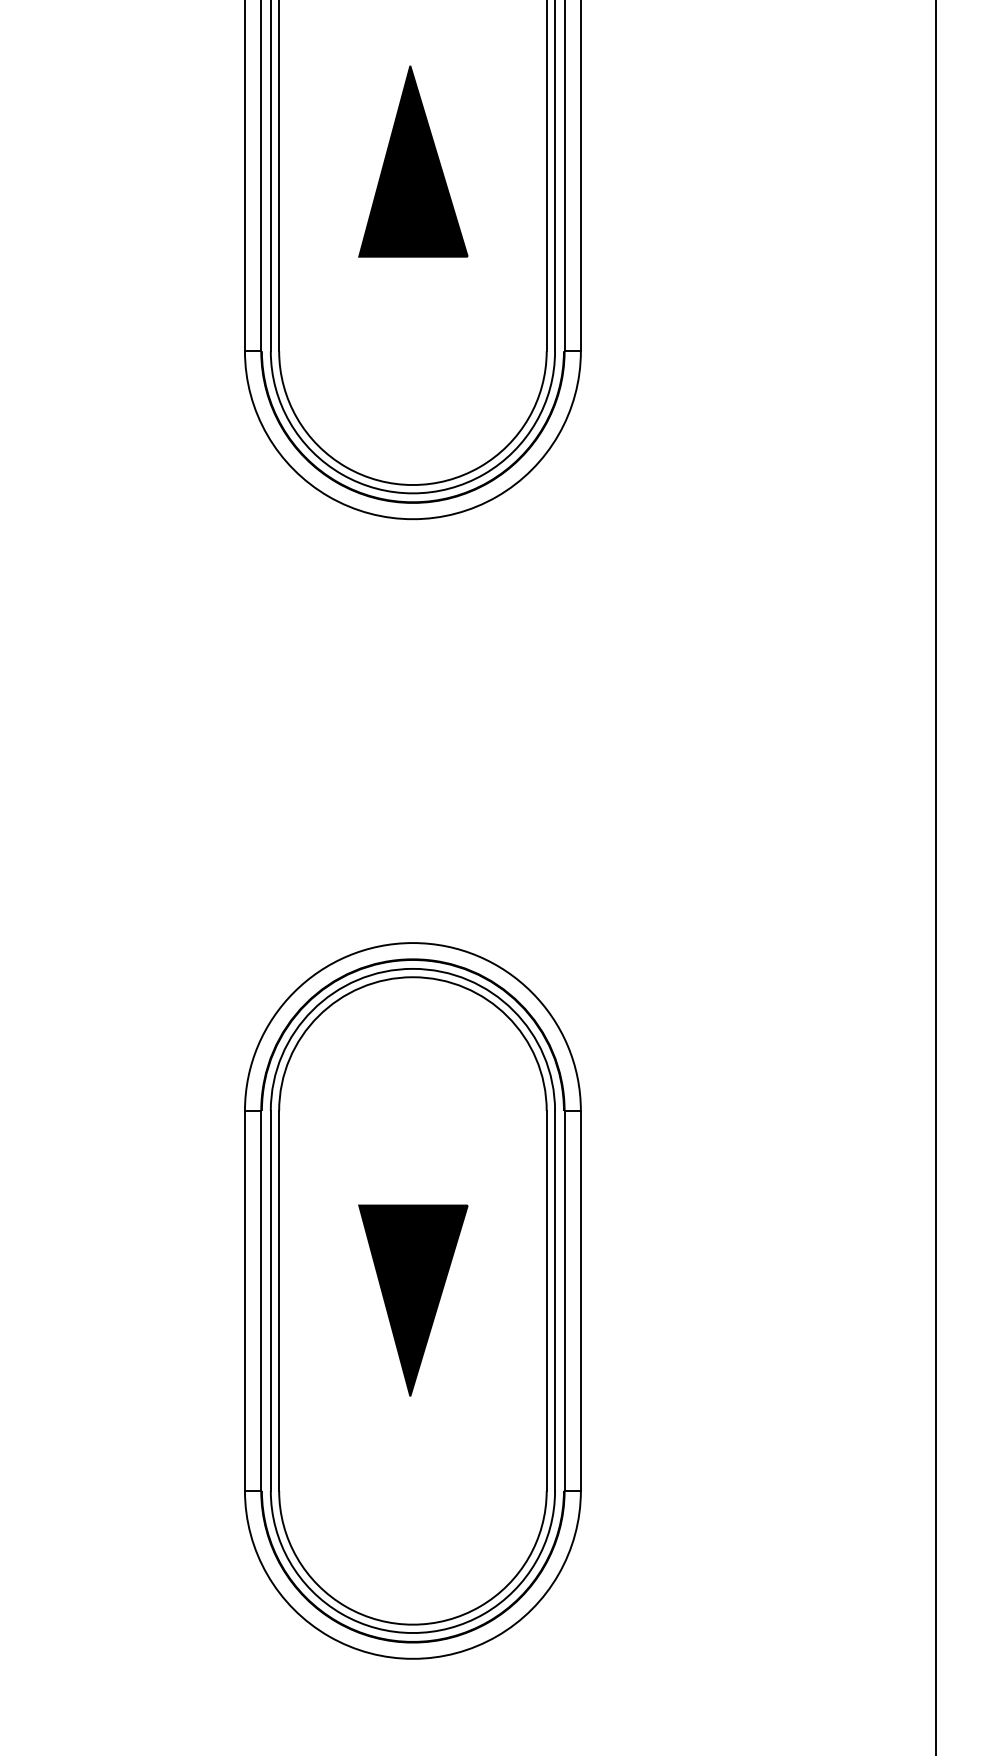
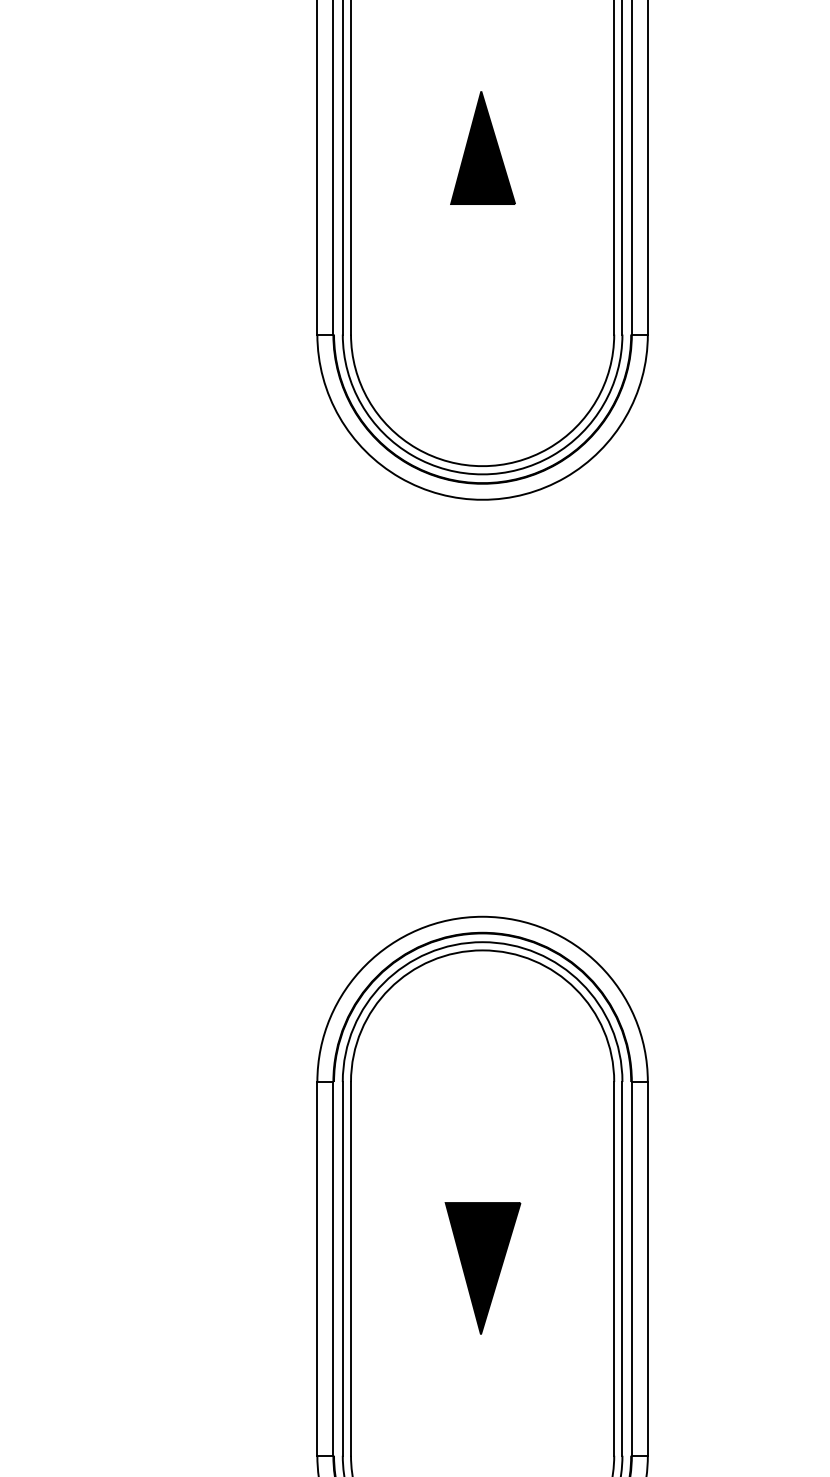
part: (413, 161) -> (483, 147), size x0.6
part: (413, 1300) -> (483, 1268), size x0.7

